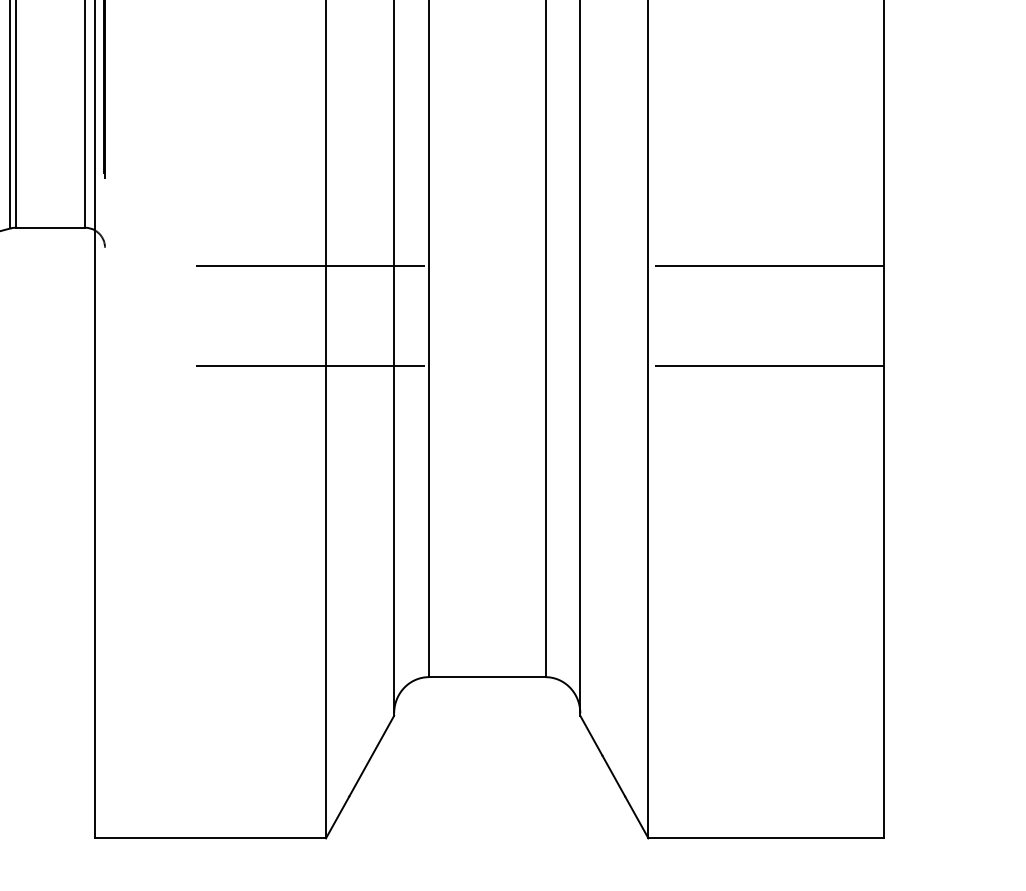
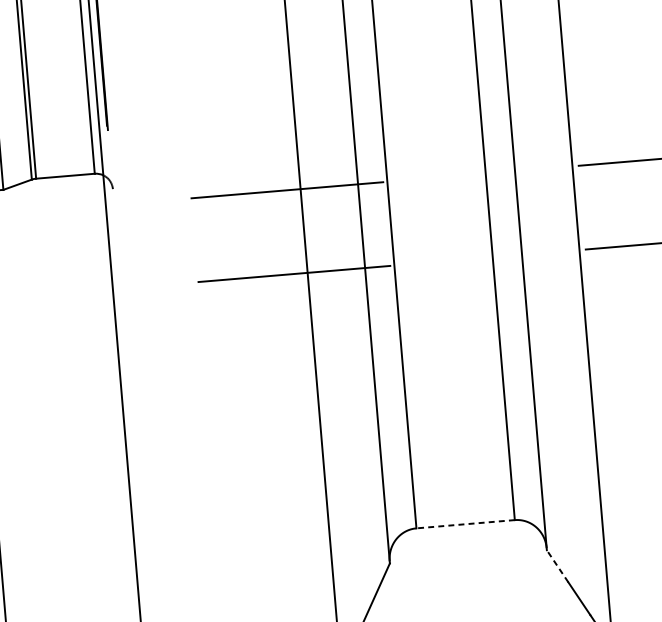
line: (486, 677) -> (465, 524), solid -> dashed
line: (591, 735) -> (557, 566), solid -> dashed

